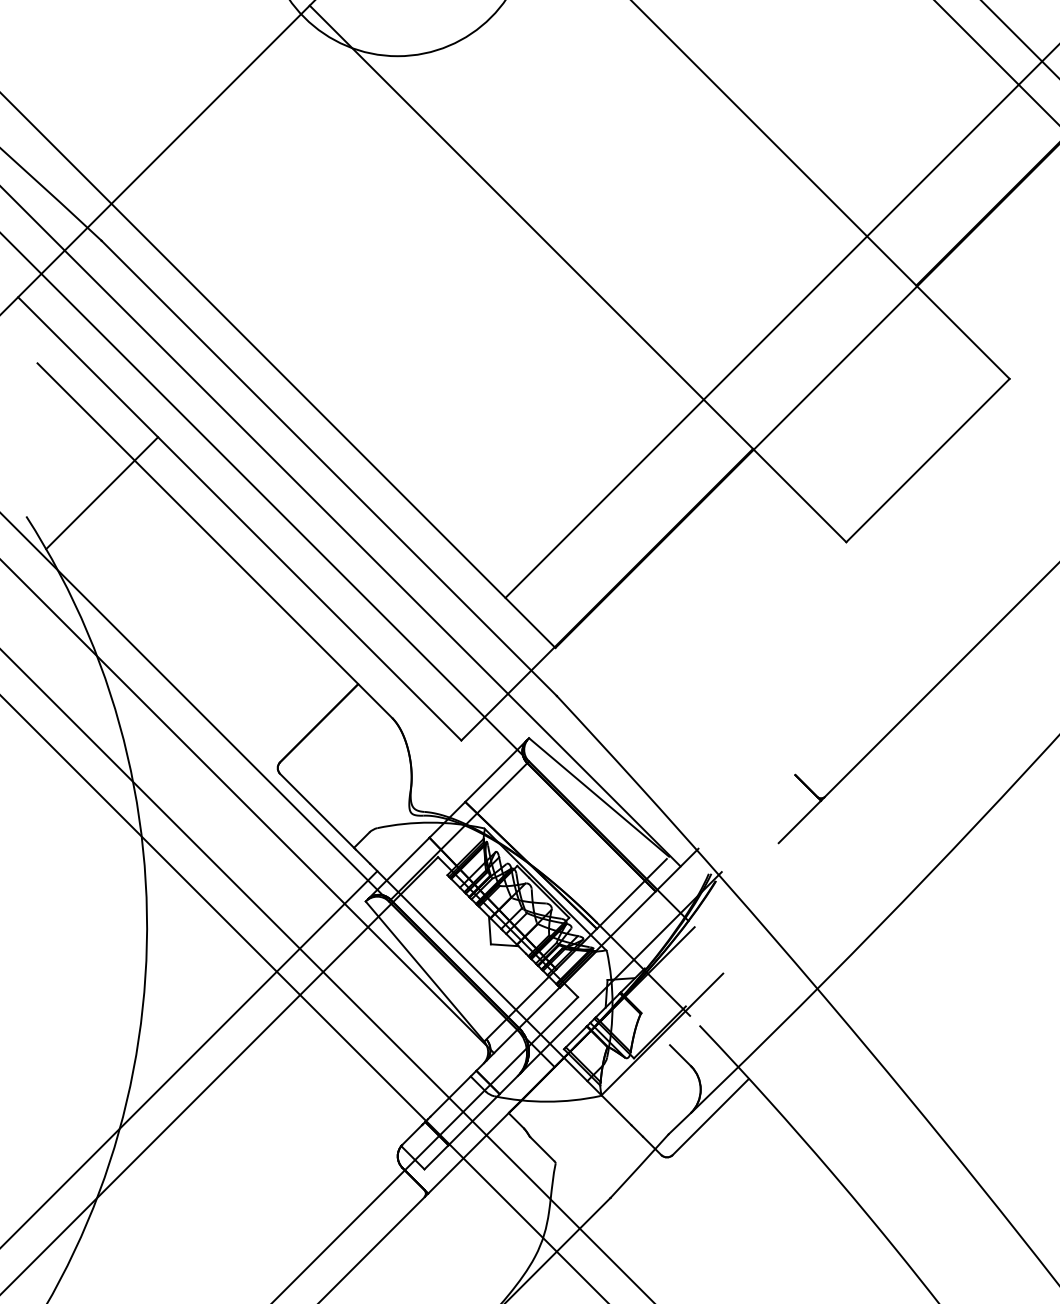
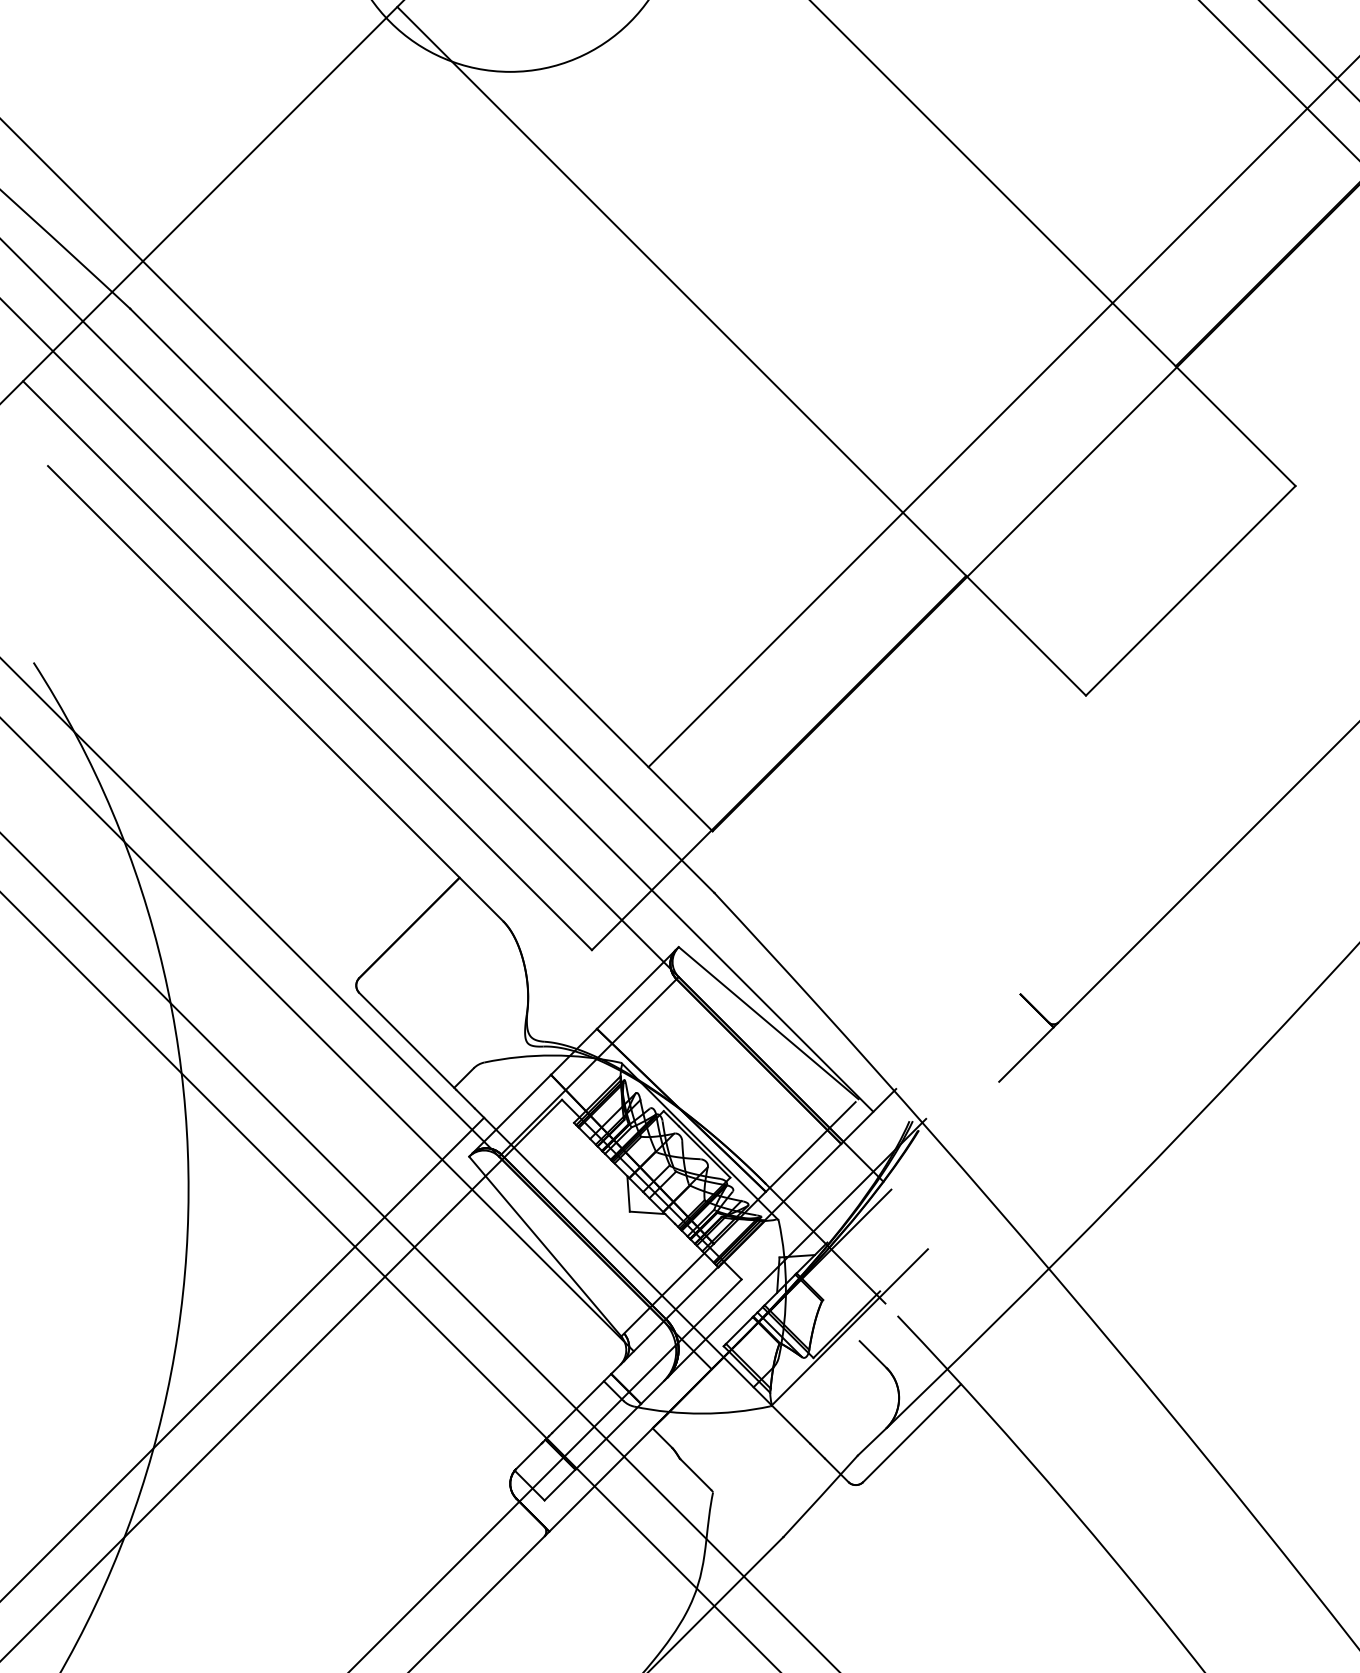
line: (101, 493) -> (130, 632), removed

